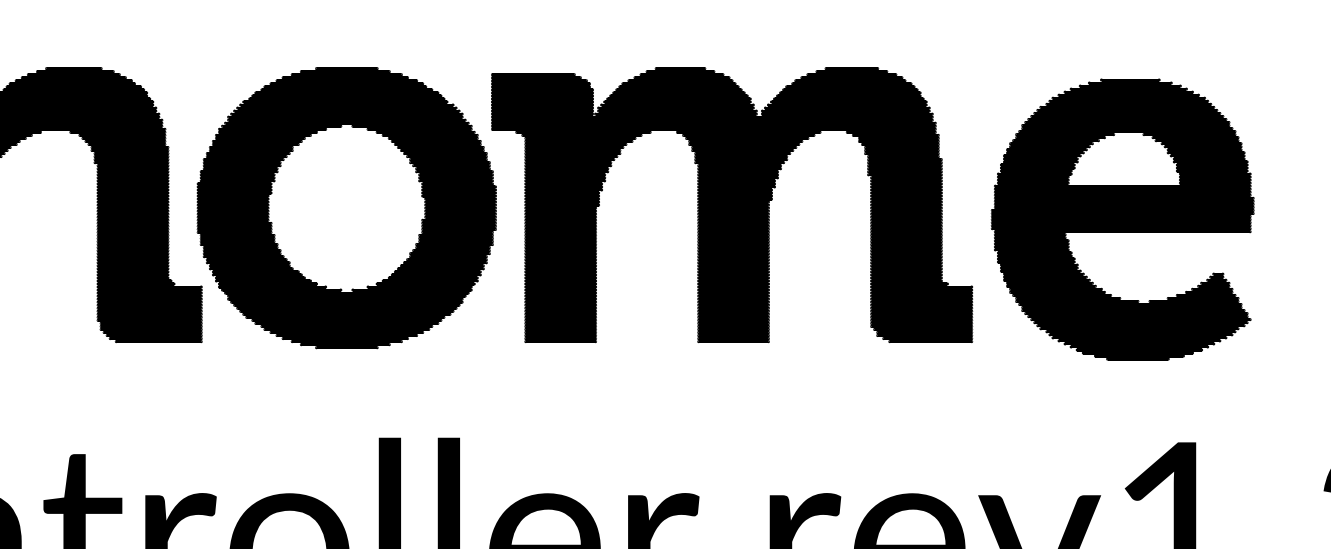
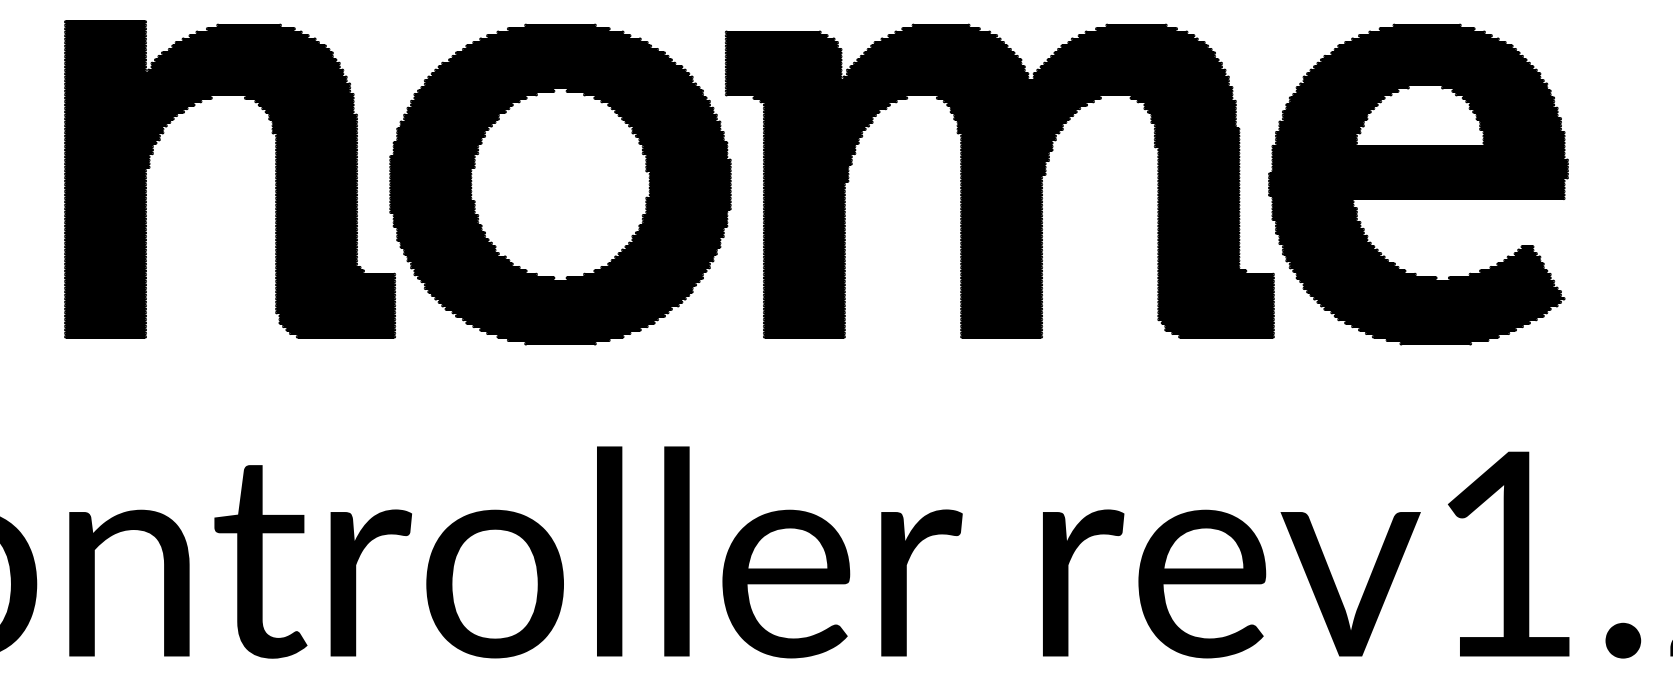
part: (1122, 219) -> (1418, 184), moved

